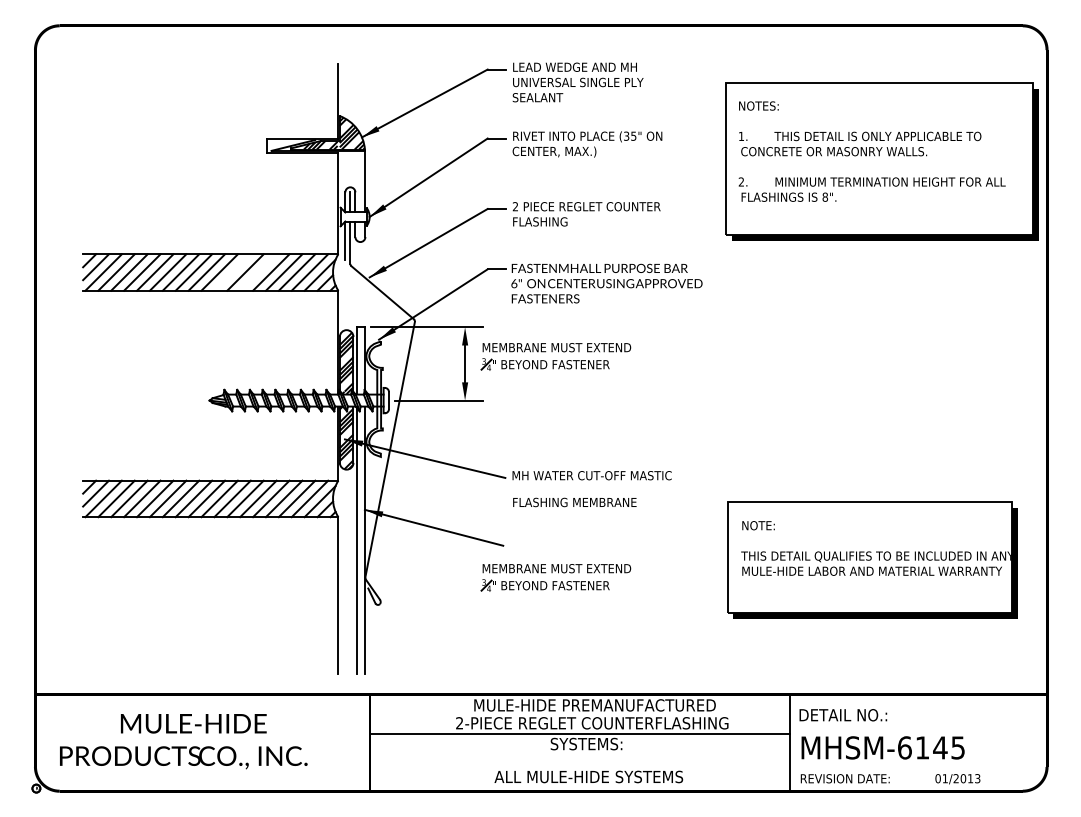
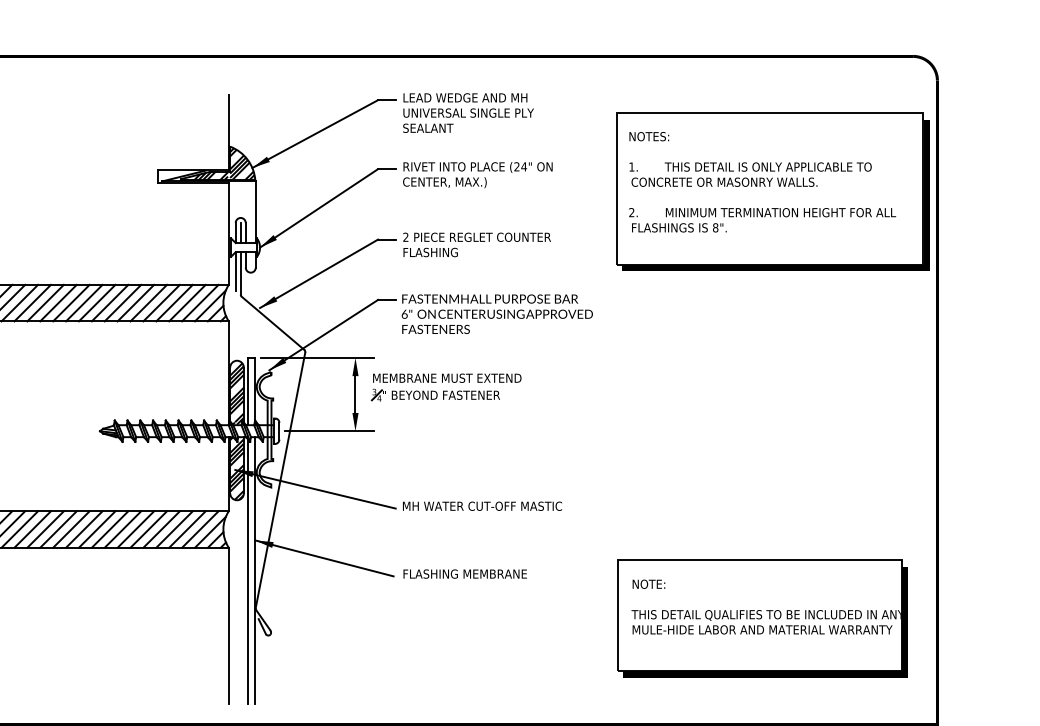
text: (630, 135) -> (520, 166), (35" -> (24"
line: (232, 272) -> (122, 303), added
line: (258, 272) -> (148, 303), added
text: (574, 502) -> (464, 574), moved
part: (872, 559) -> (762, 618), moved
part: (555, 577) -> (445, 608), removed

